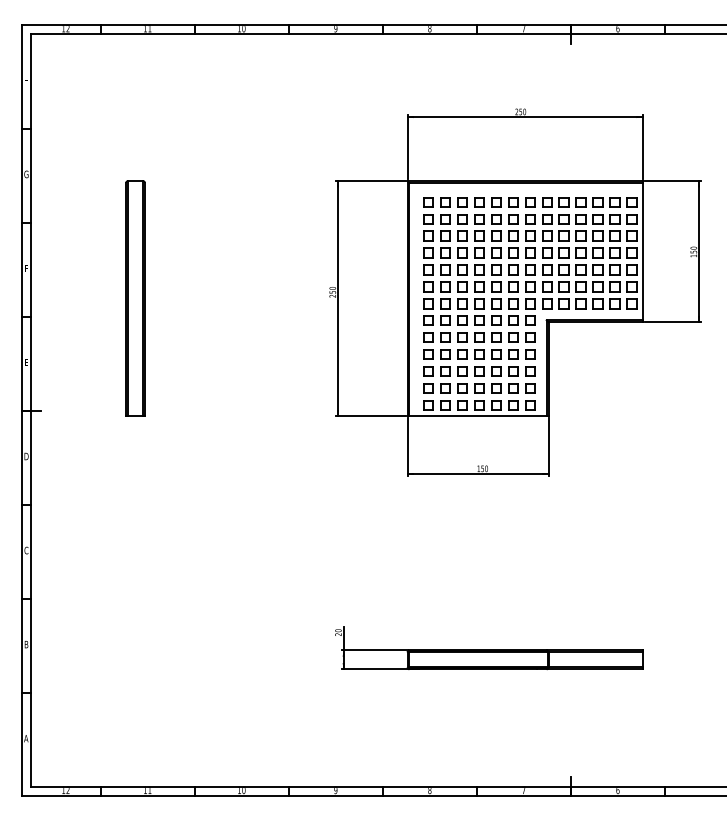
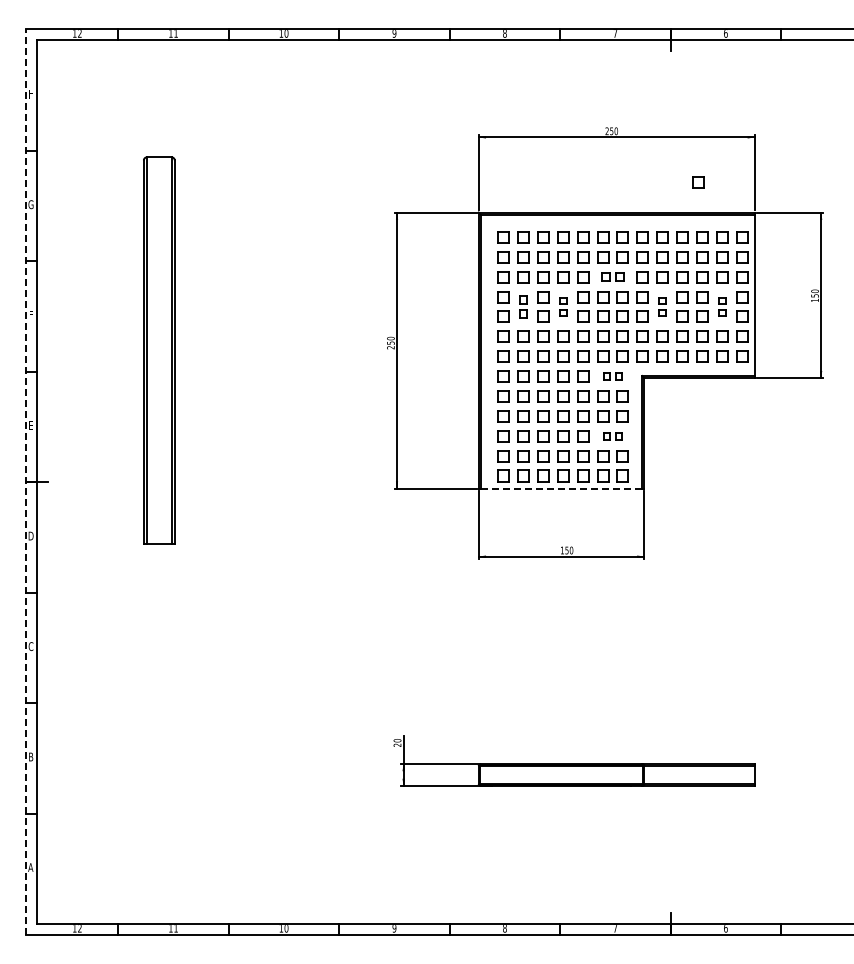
part: (594, 155) -> (698, 182), added
part: (521, 236) -> (612, 277), size x0.7
part: (445, 261) -> (523, 306), size x0.7
part: (479, 261) -> (563, 306), size x0.6
part: (563, 261) -> (662, 306), size x0.6
part: (615, 261) -> (722, 306), size x0.6
part: (134, 298) -> (158, 350), size x1.4
part: (521, 320) -> (612, 376), size x0.6
part: (521, 371) -> (612, 436), size x0.6
line: (21, 410) -> (25, 482), solid -> dashed
line: (477, 416) -> (561, 488), solid -> dashed

